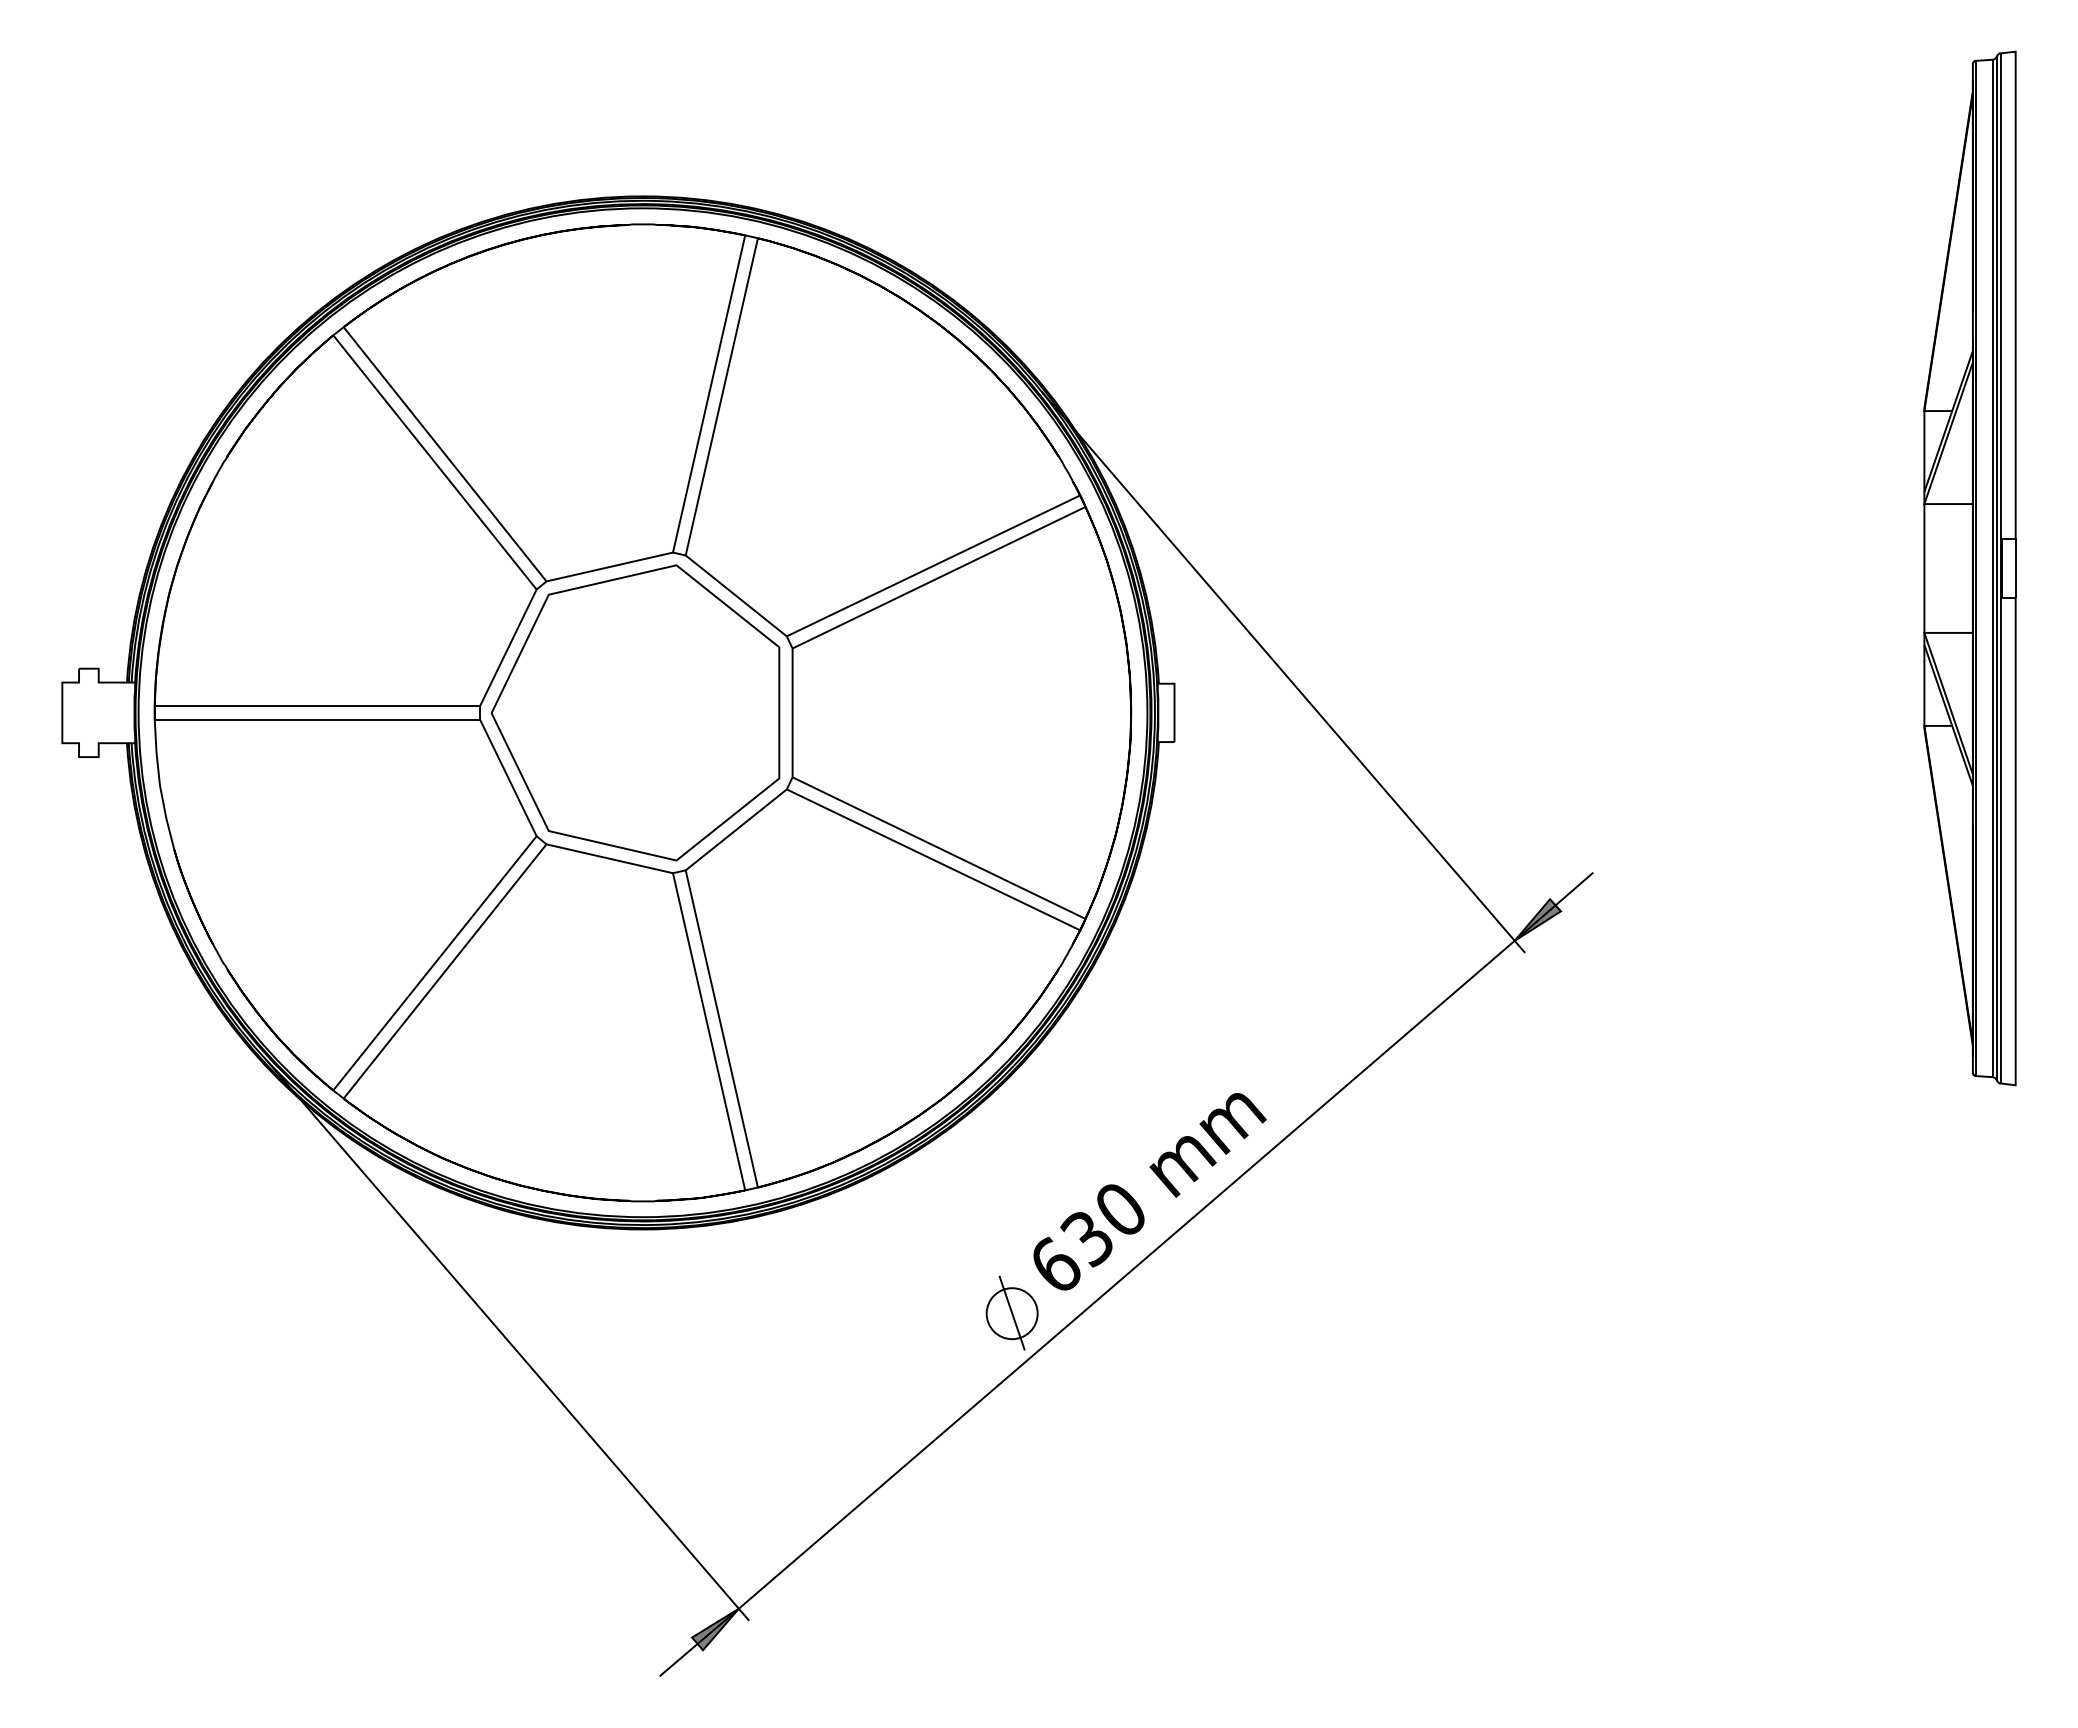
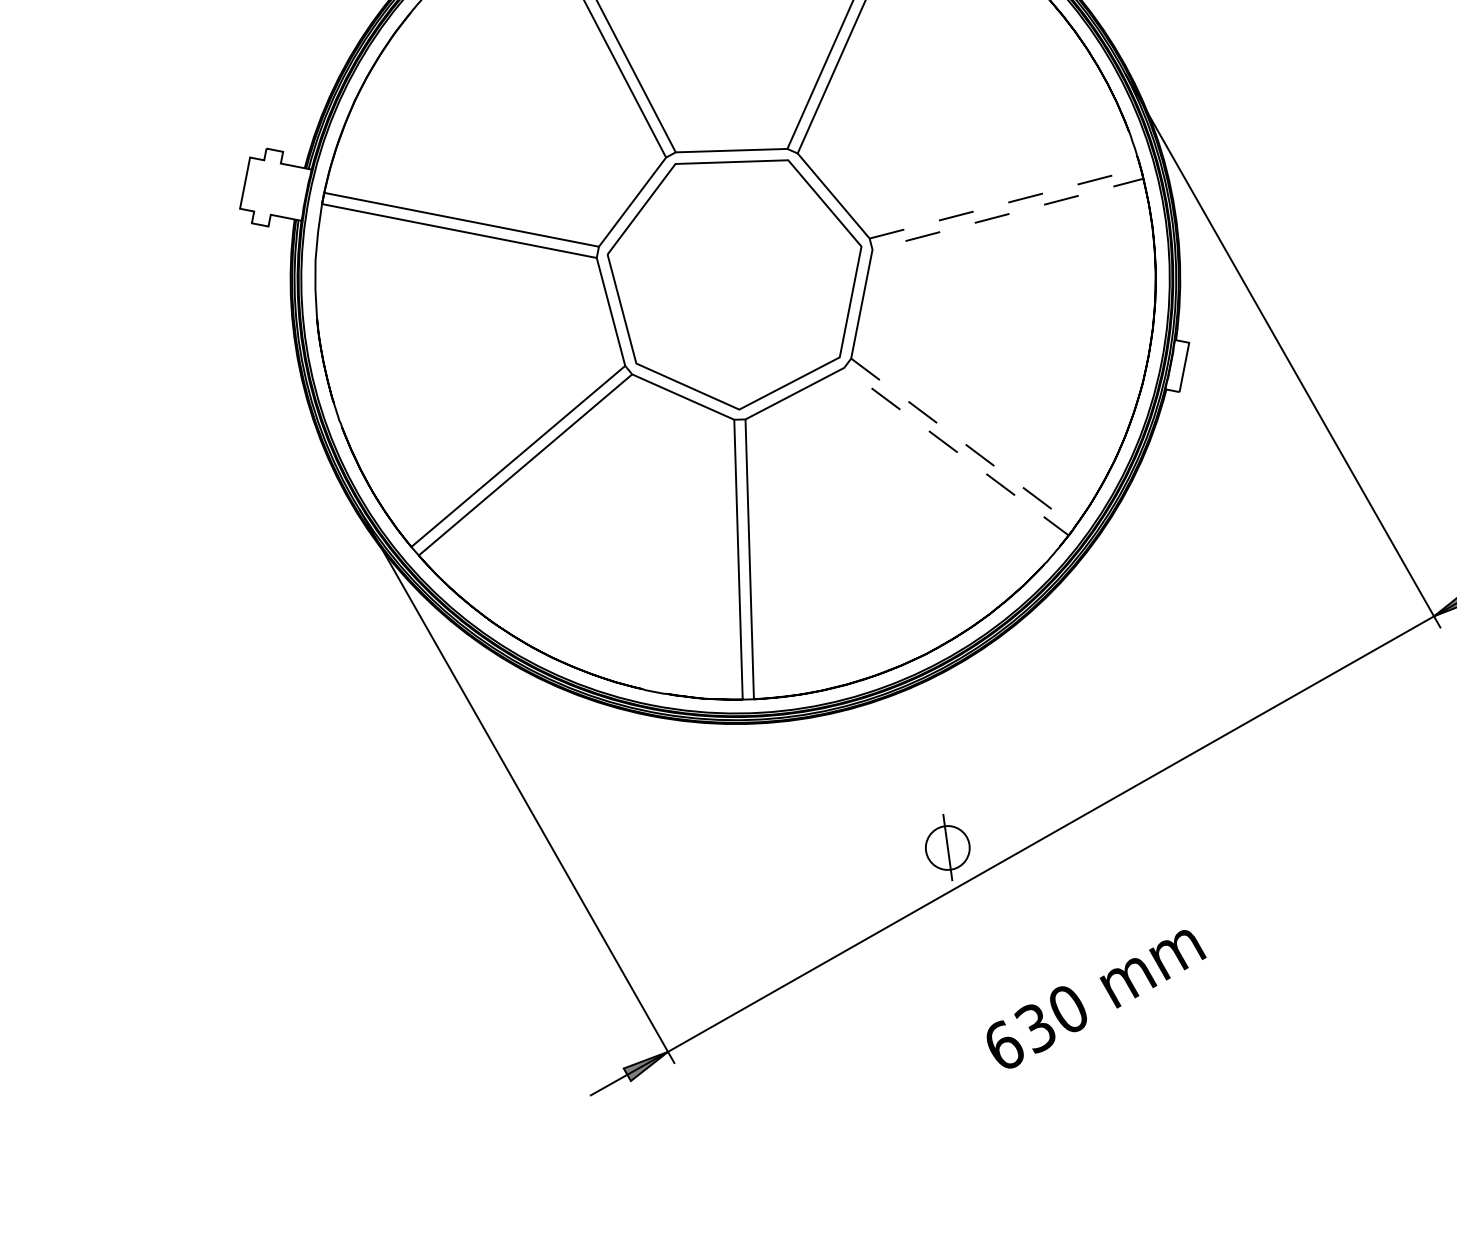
line: (1083, 501) -> (1142, 173), solid -> dashed
line: (1082, 925) -> (1071, 531), solid -> dashed
text: (1149, 1191) -> (1095, 998), moved

